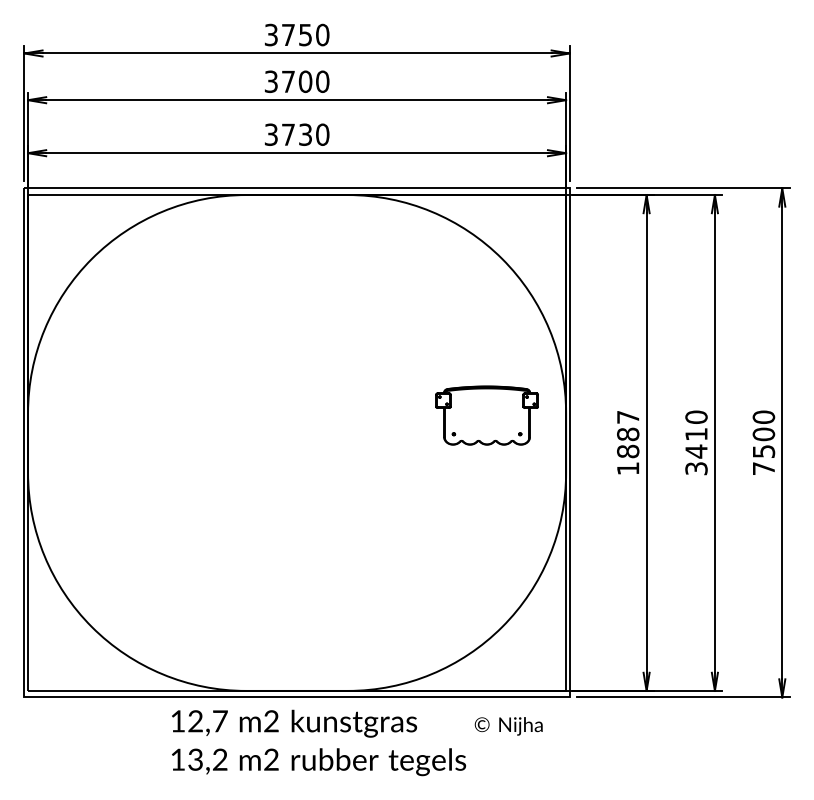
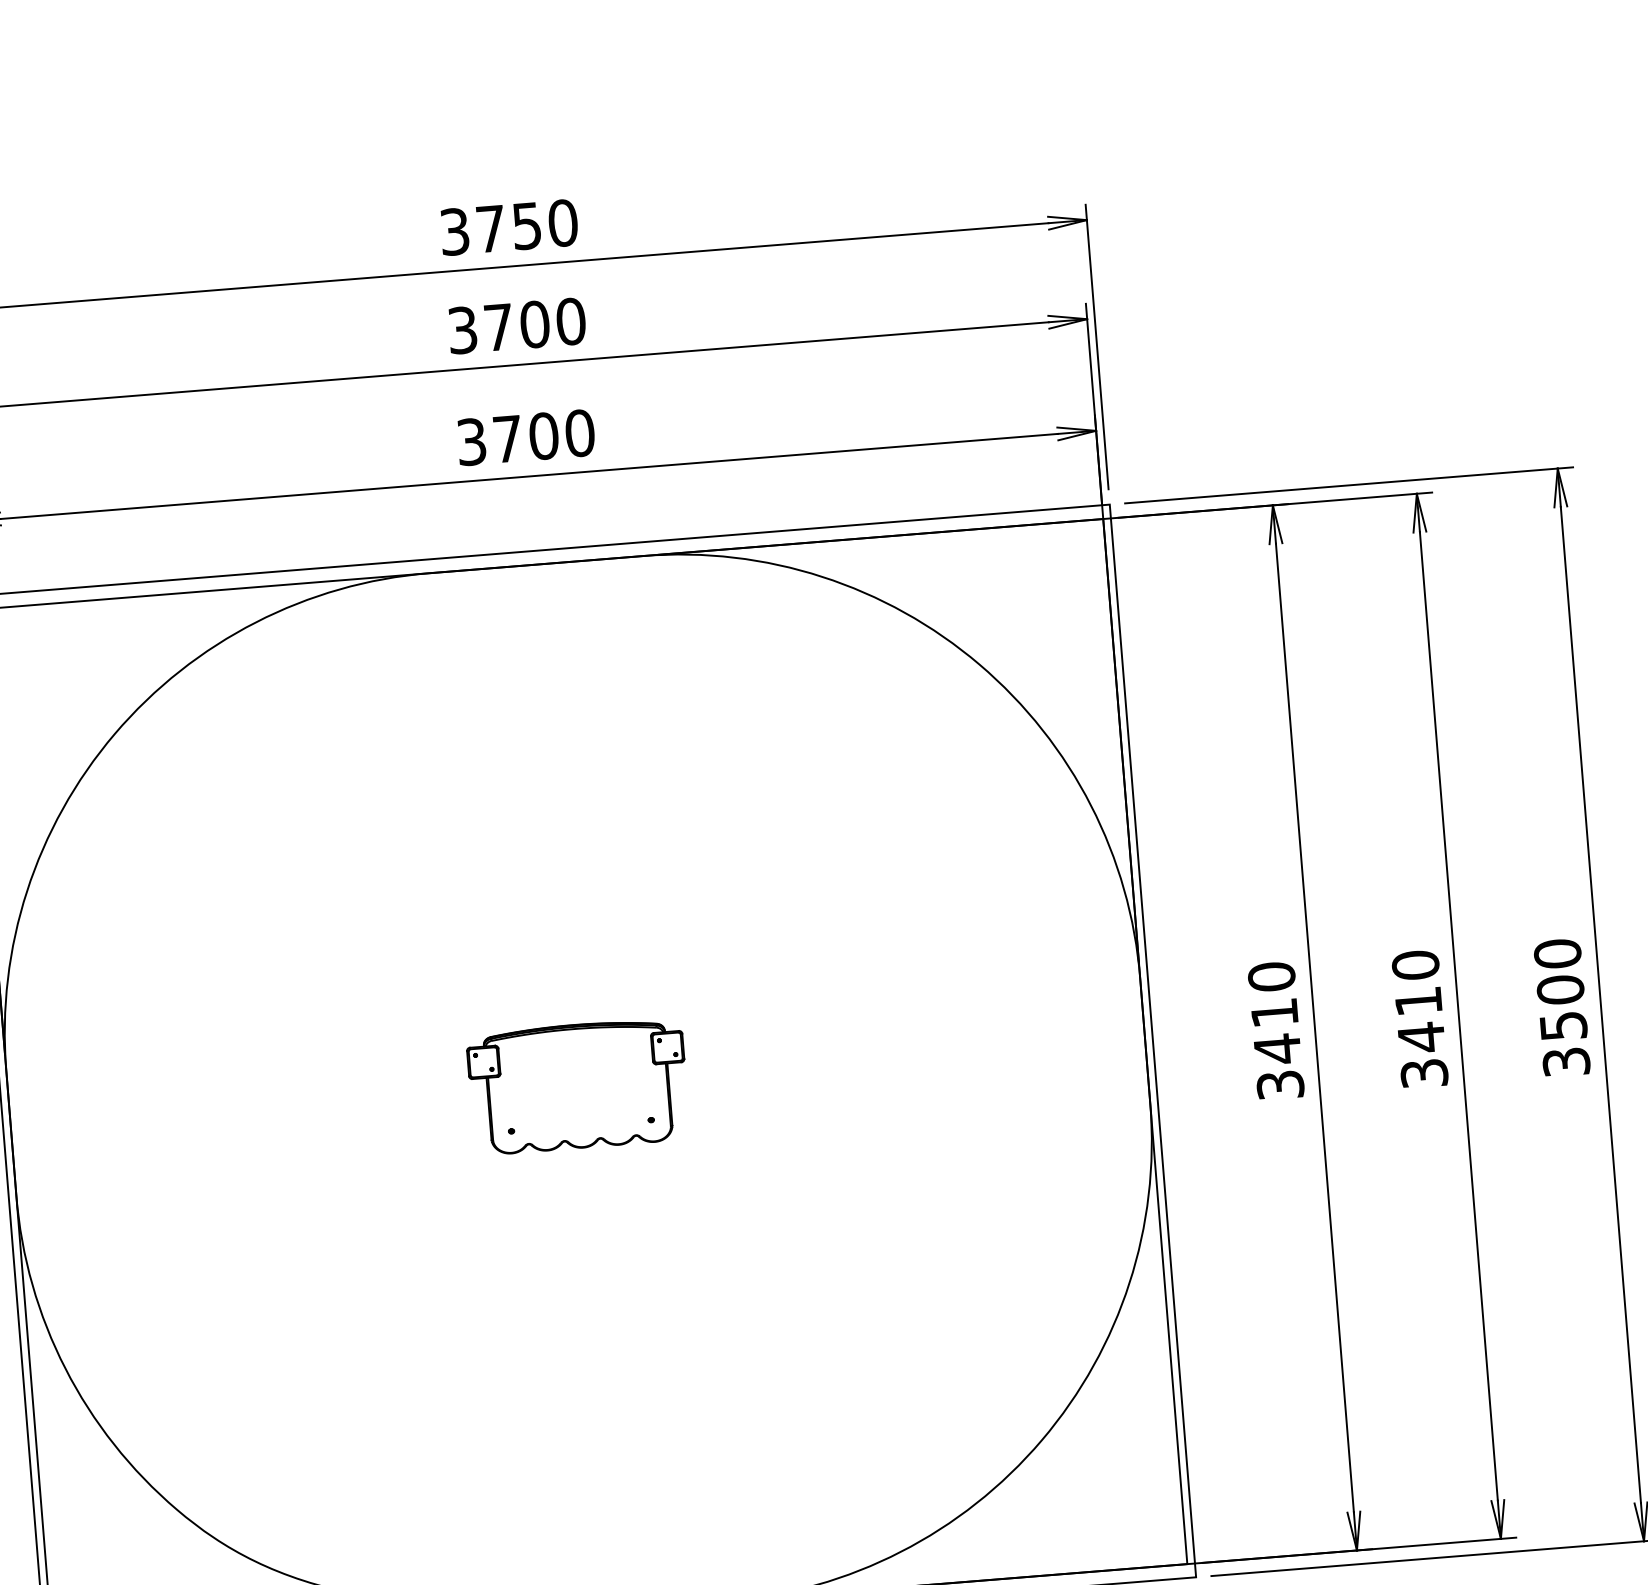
text: (305, 134) -> (543, 435), 3730 -> 3700
part: (486, 415) -> (576, 1086), moved
text: (628, 442) -> (1276, 1029), 1887 -> 3410
text: (763, 468) -> (1565, 1061), 7500 -> 3500

